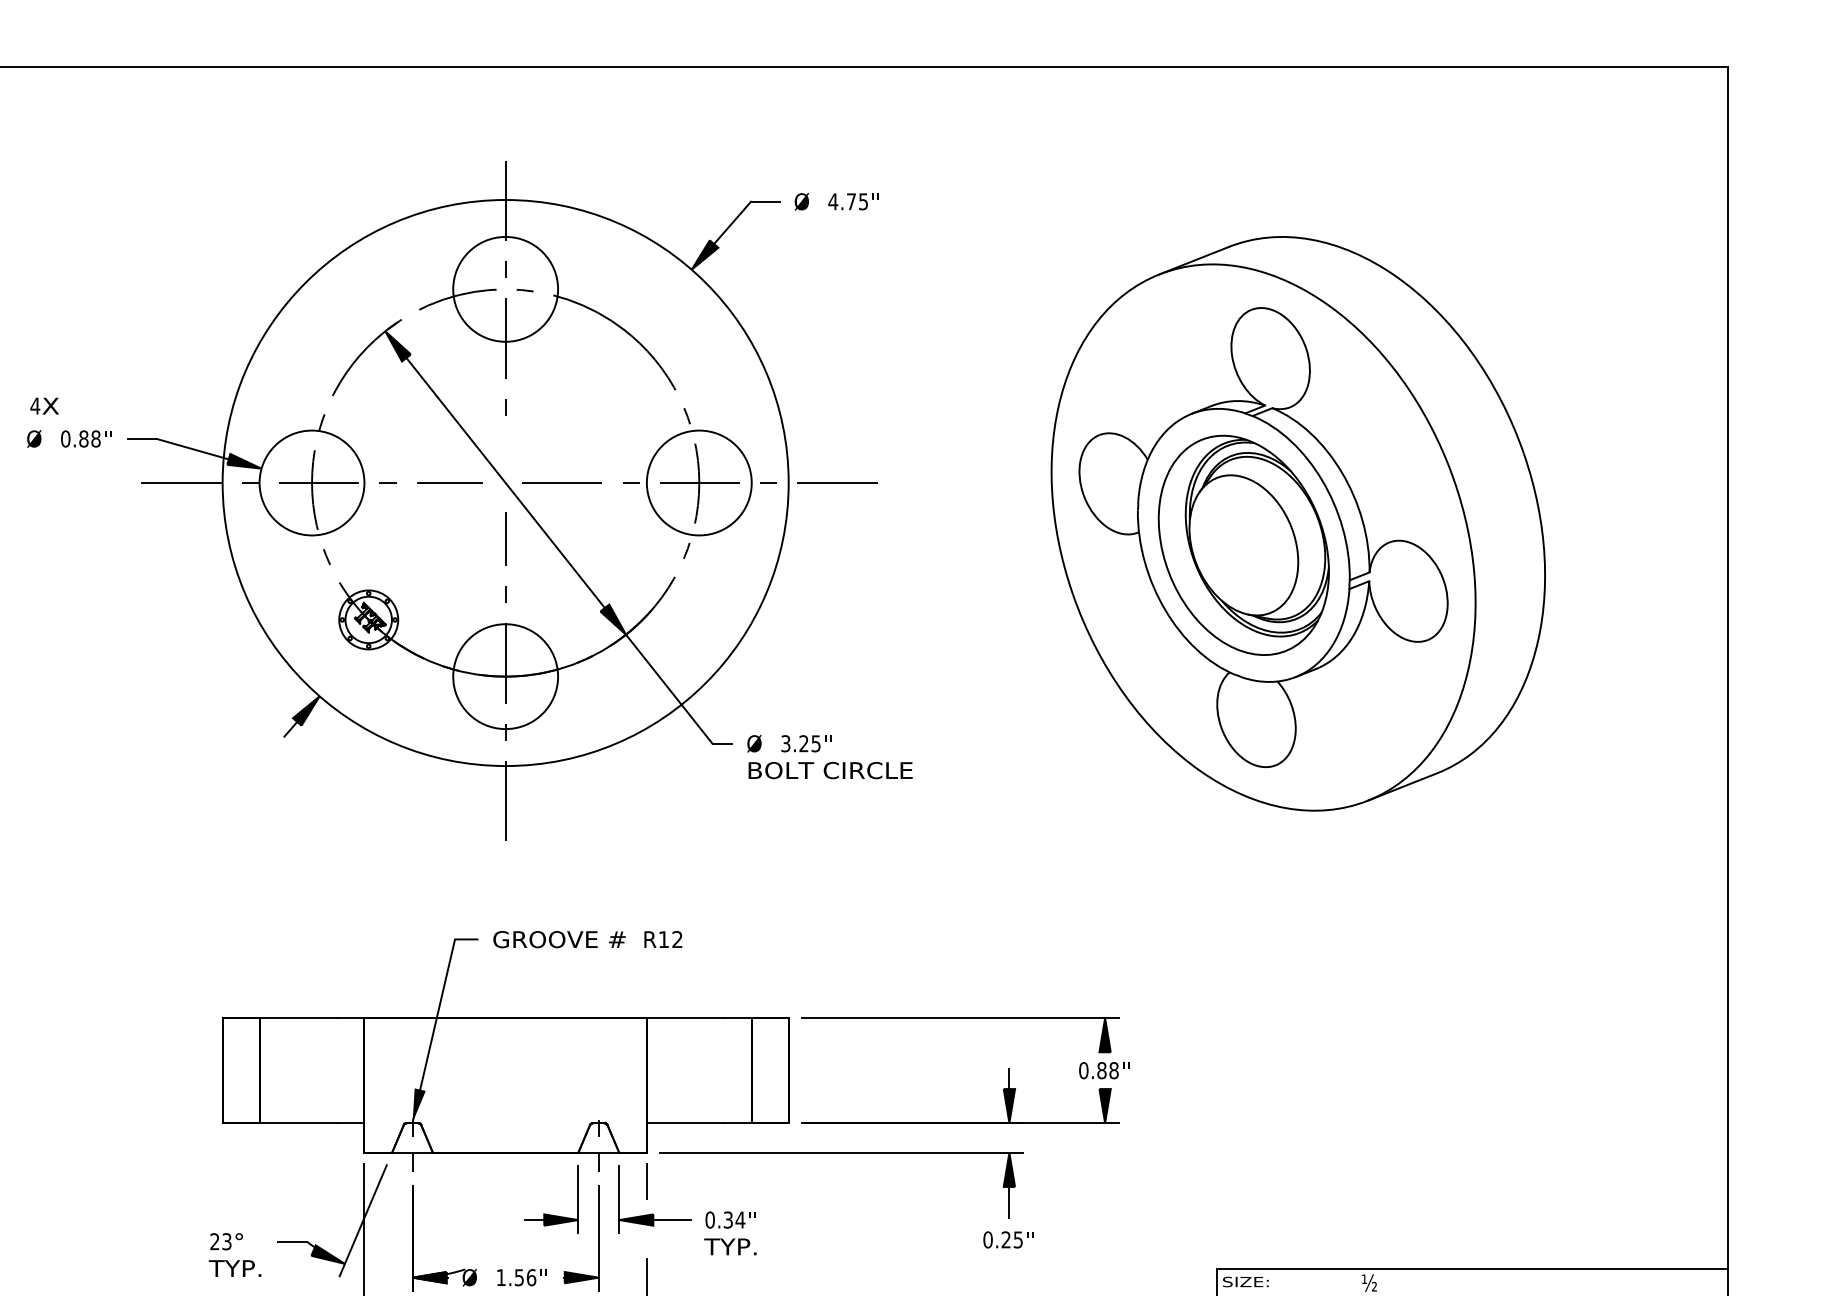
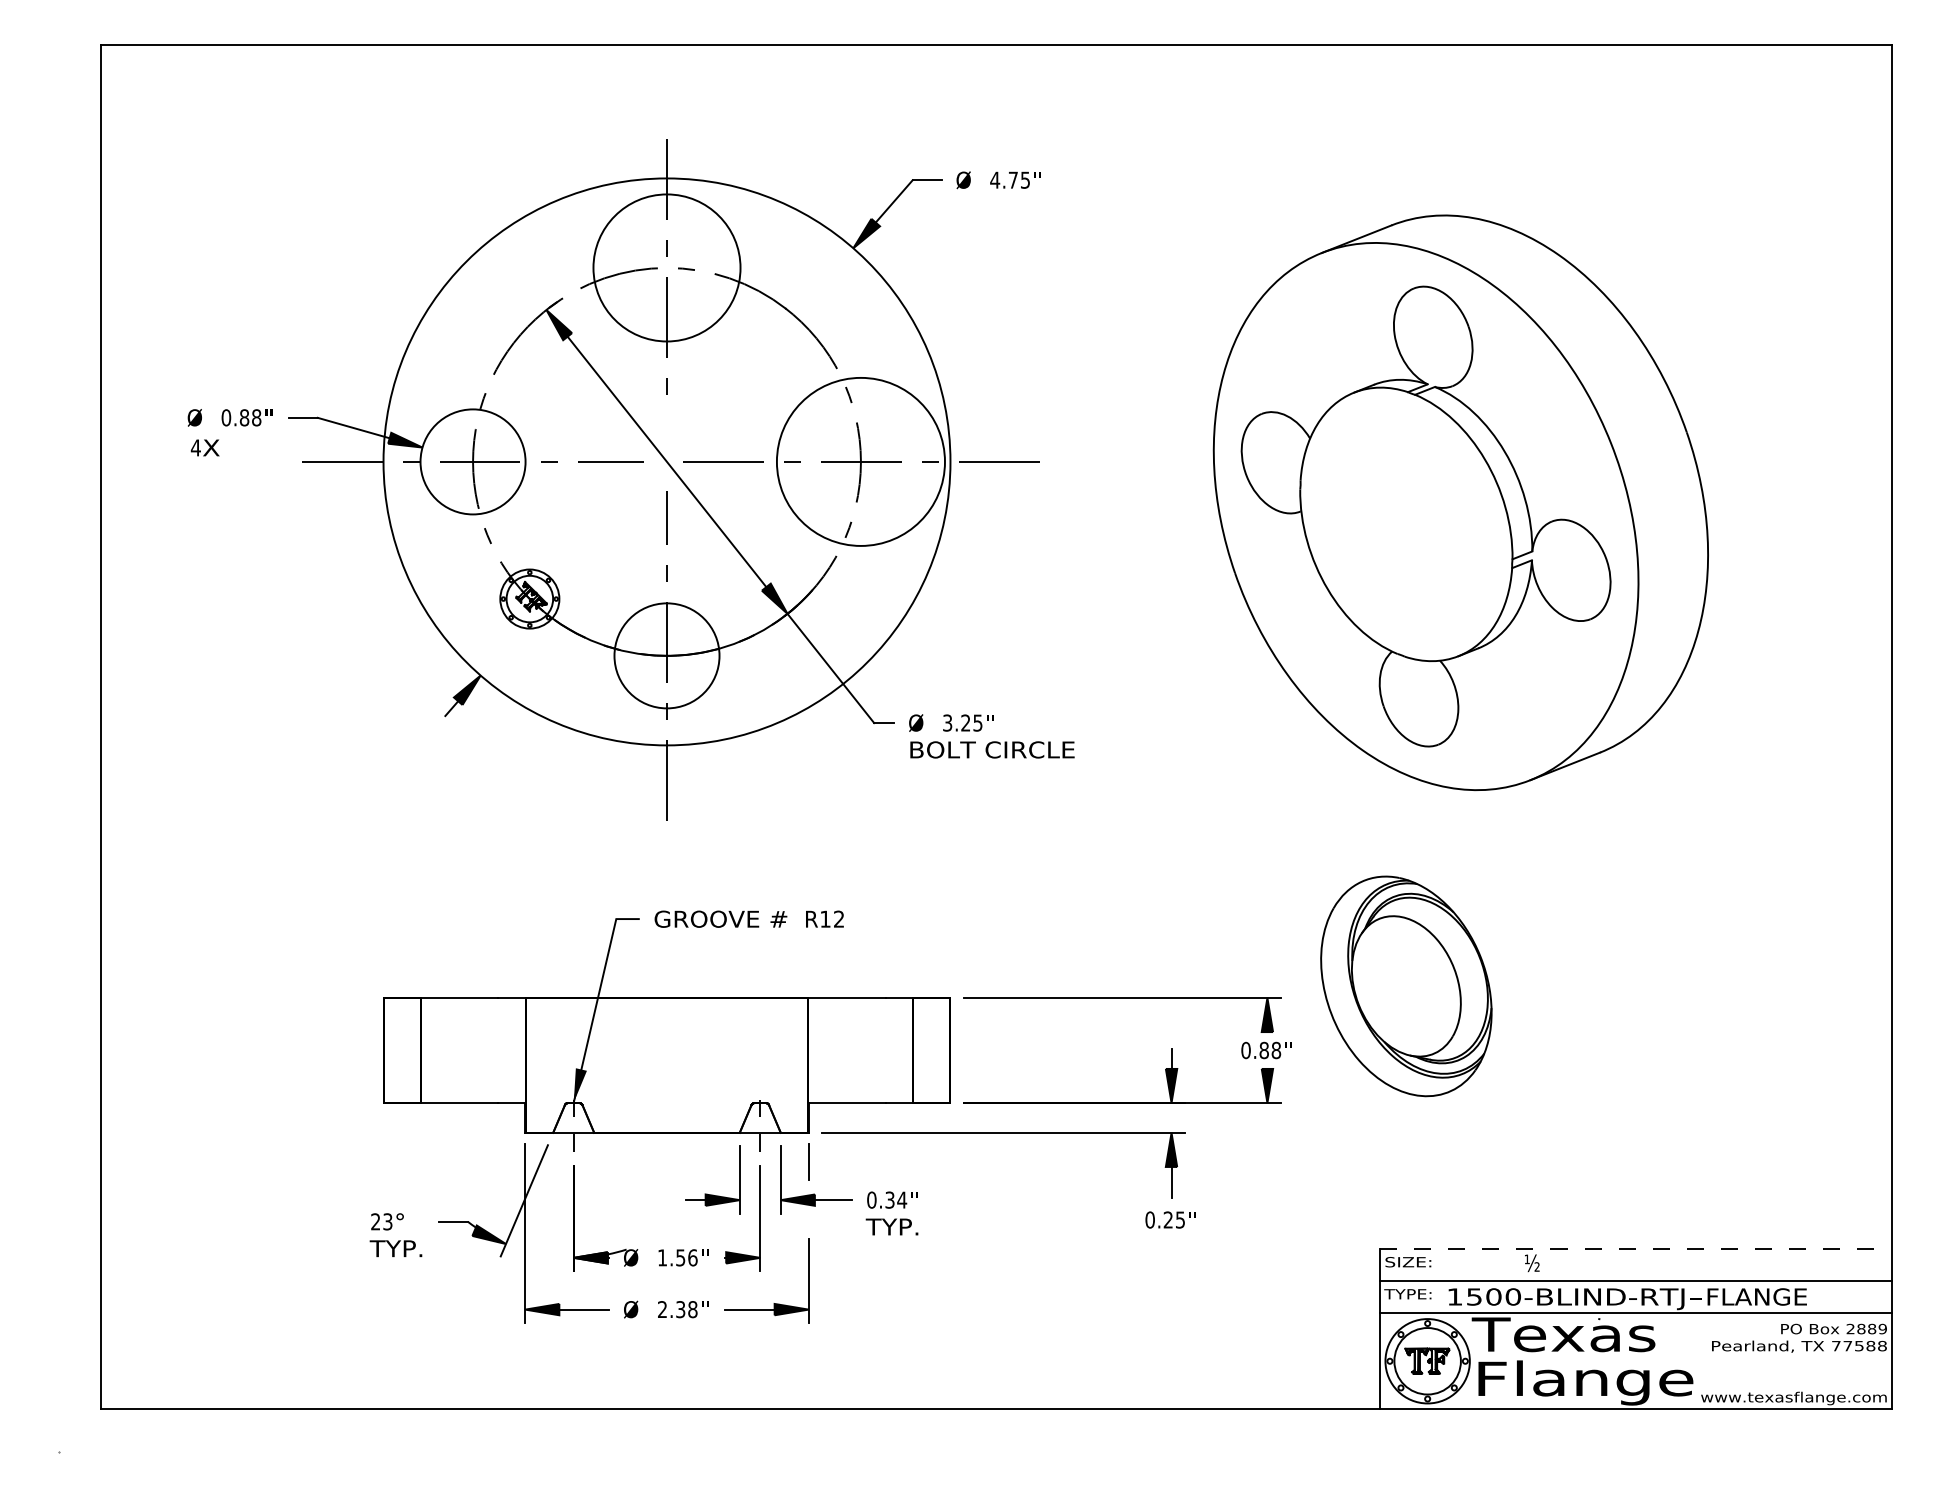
circle: (505, 288) -> (666, 267), size x1.4
text: (43, 405) -> (204, 447), moved
circle: (698, 482) -> (860, 461), size x1.6
part: (1243, 545) -> (1406, 986), moved
line: (1472, 1269) -> (1635, 1249), solid -> dashed

